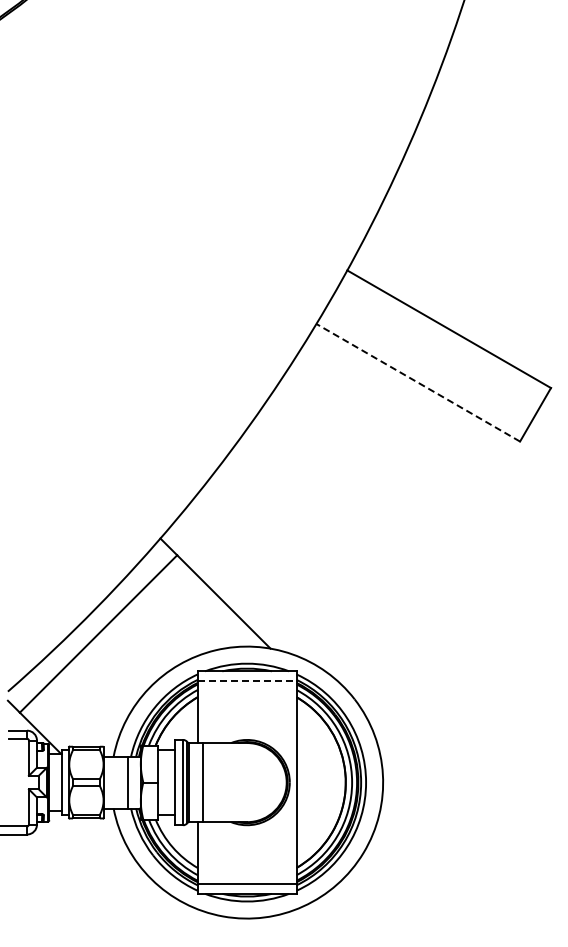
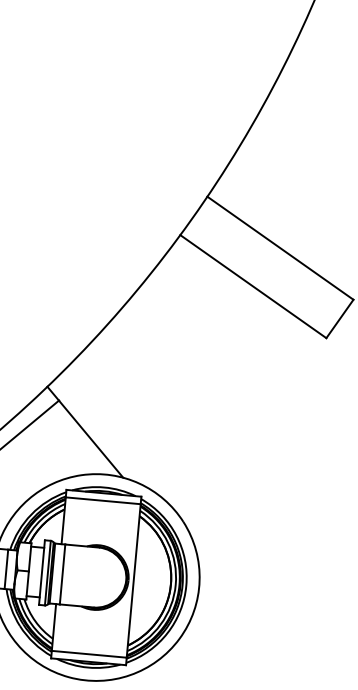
line: (418, 382) -> (253, 286), dashed -> solid
line: (247, 681) -> (103, 501), dashed -> solid

